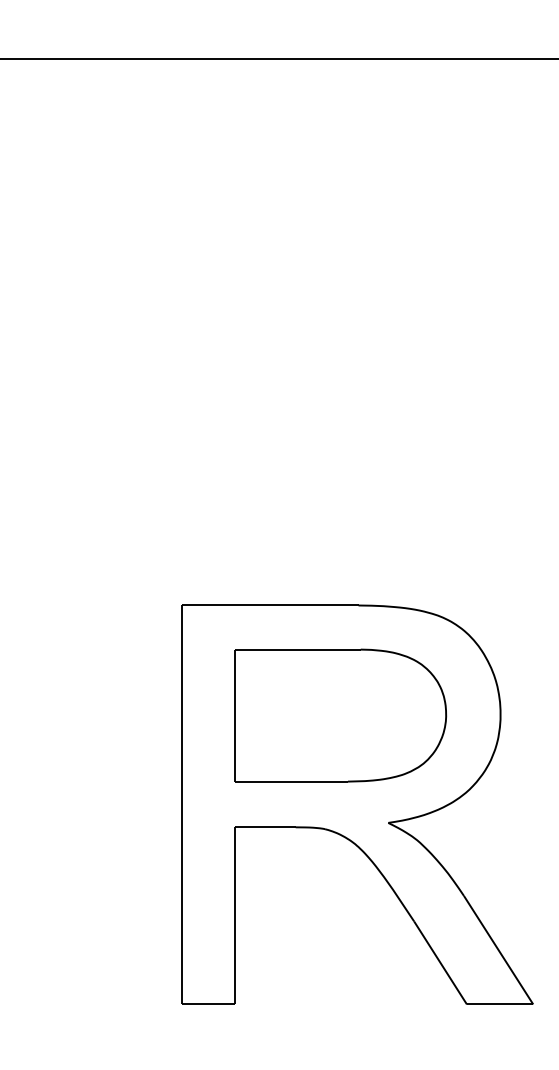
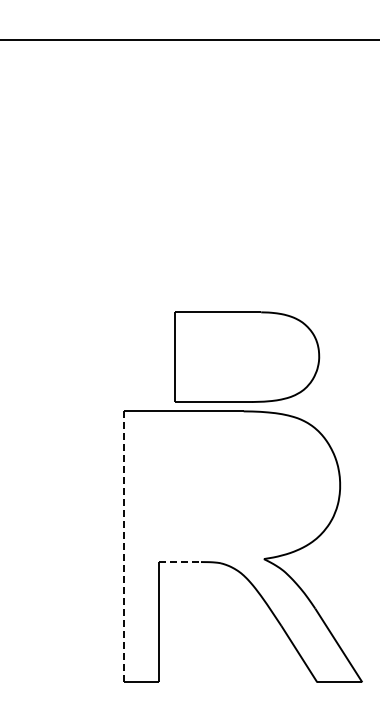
part: (340, 714) -> (247, 356), moved
line: (181, 805) -> (123, 547), solid -> dashed
line: (265, 827) -> (180, 562), solid -> dashed

